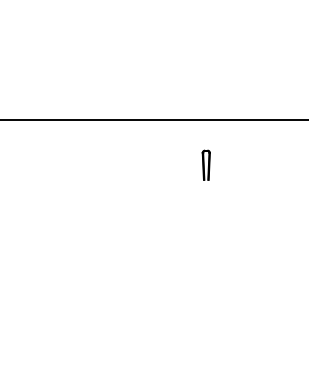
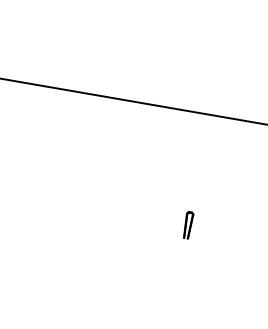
part: (205, 164) -> (187, 224), moved

